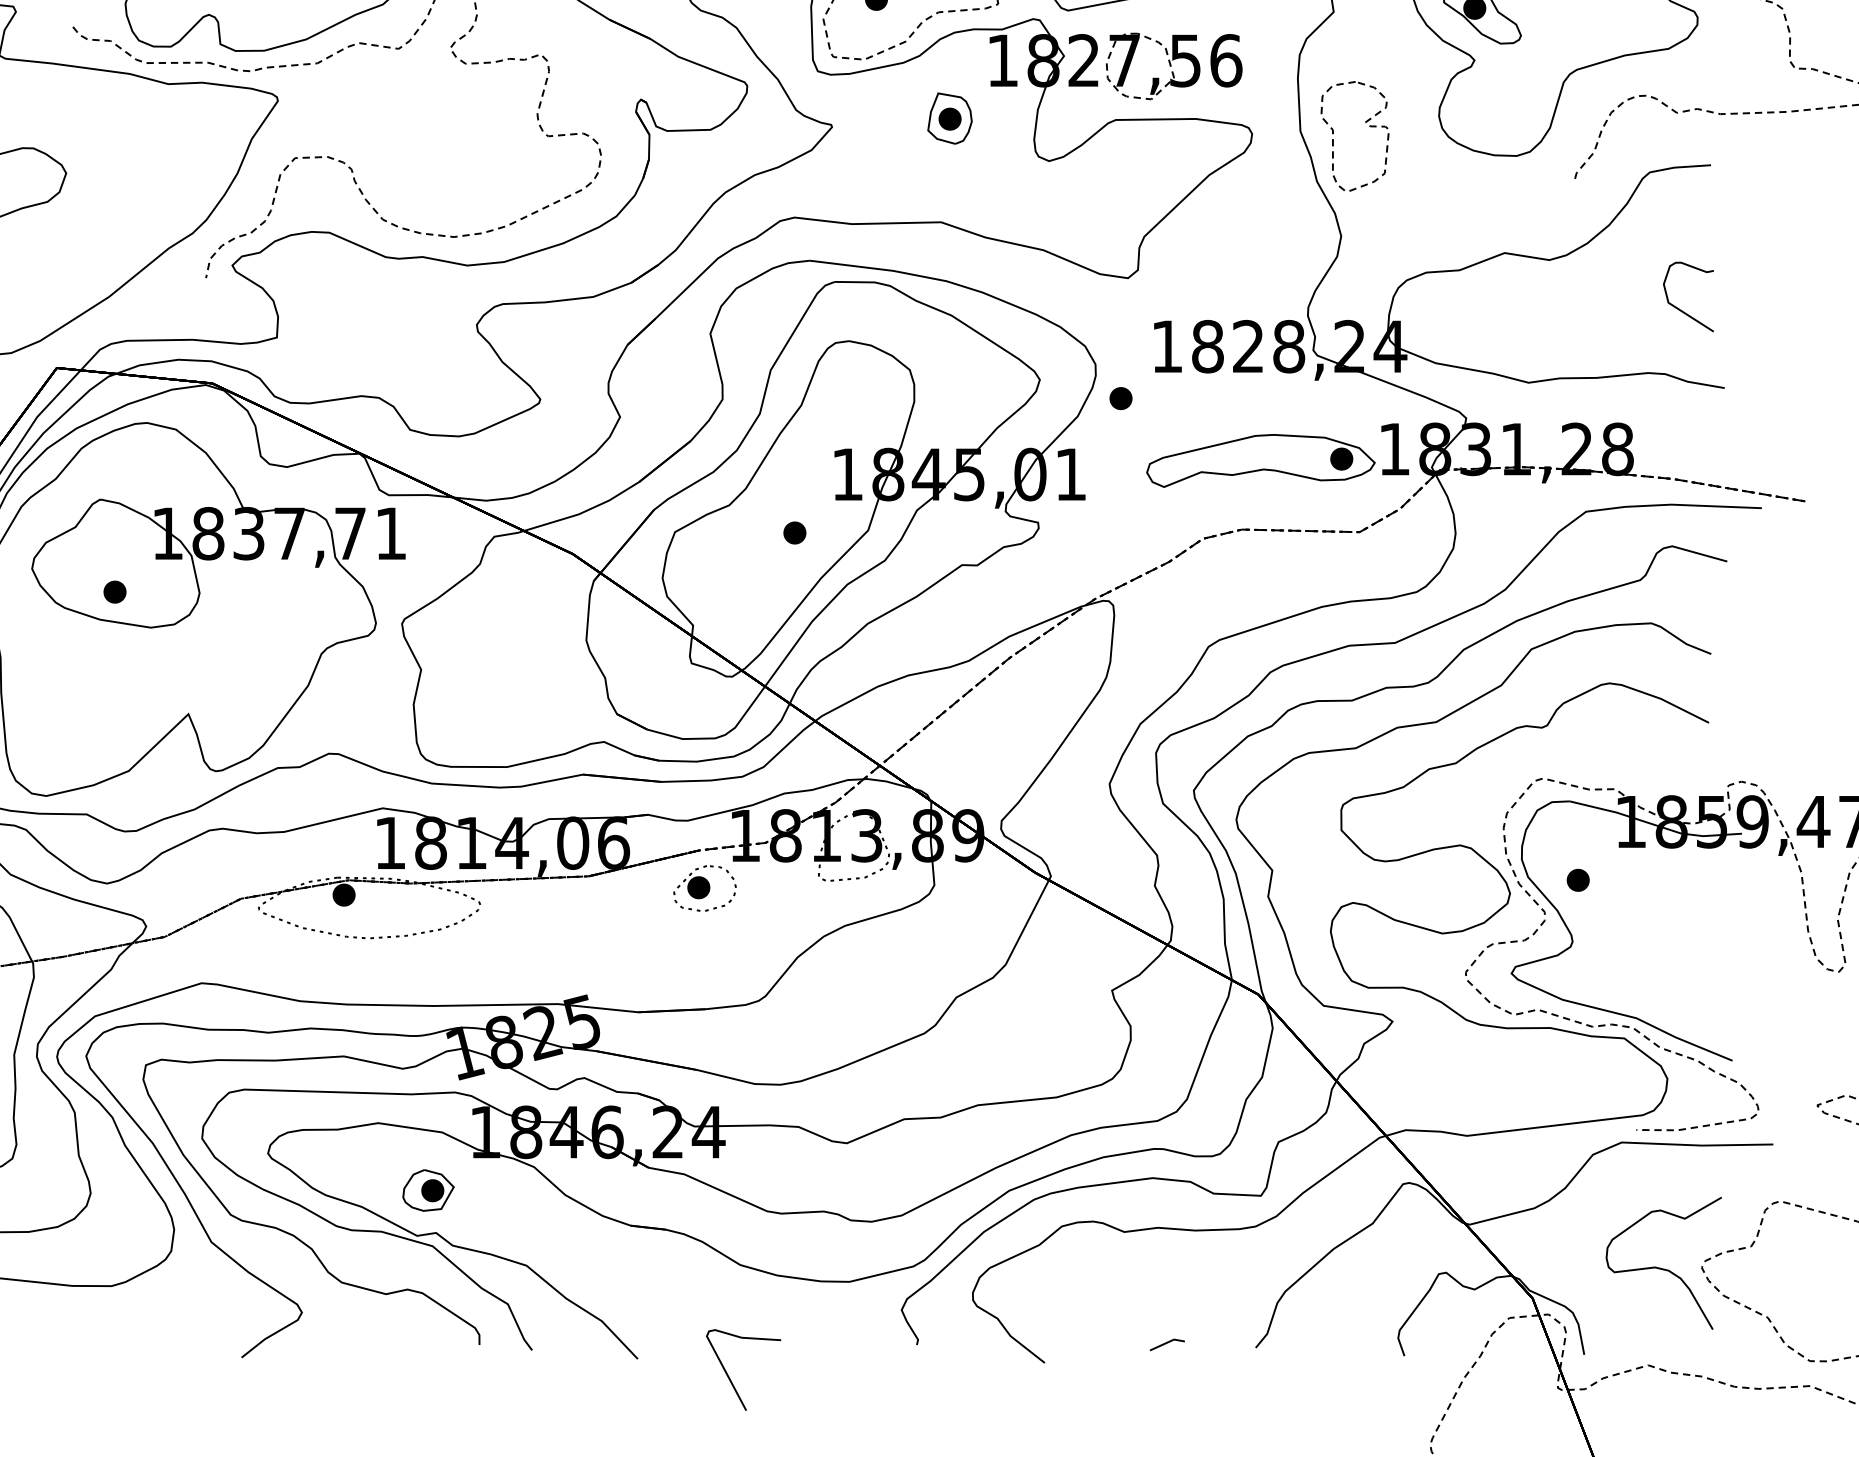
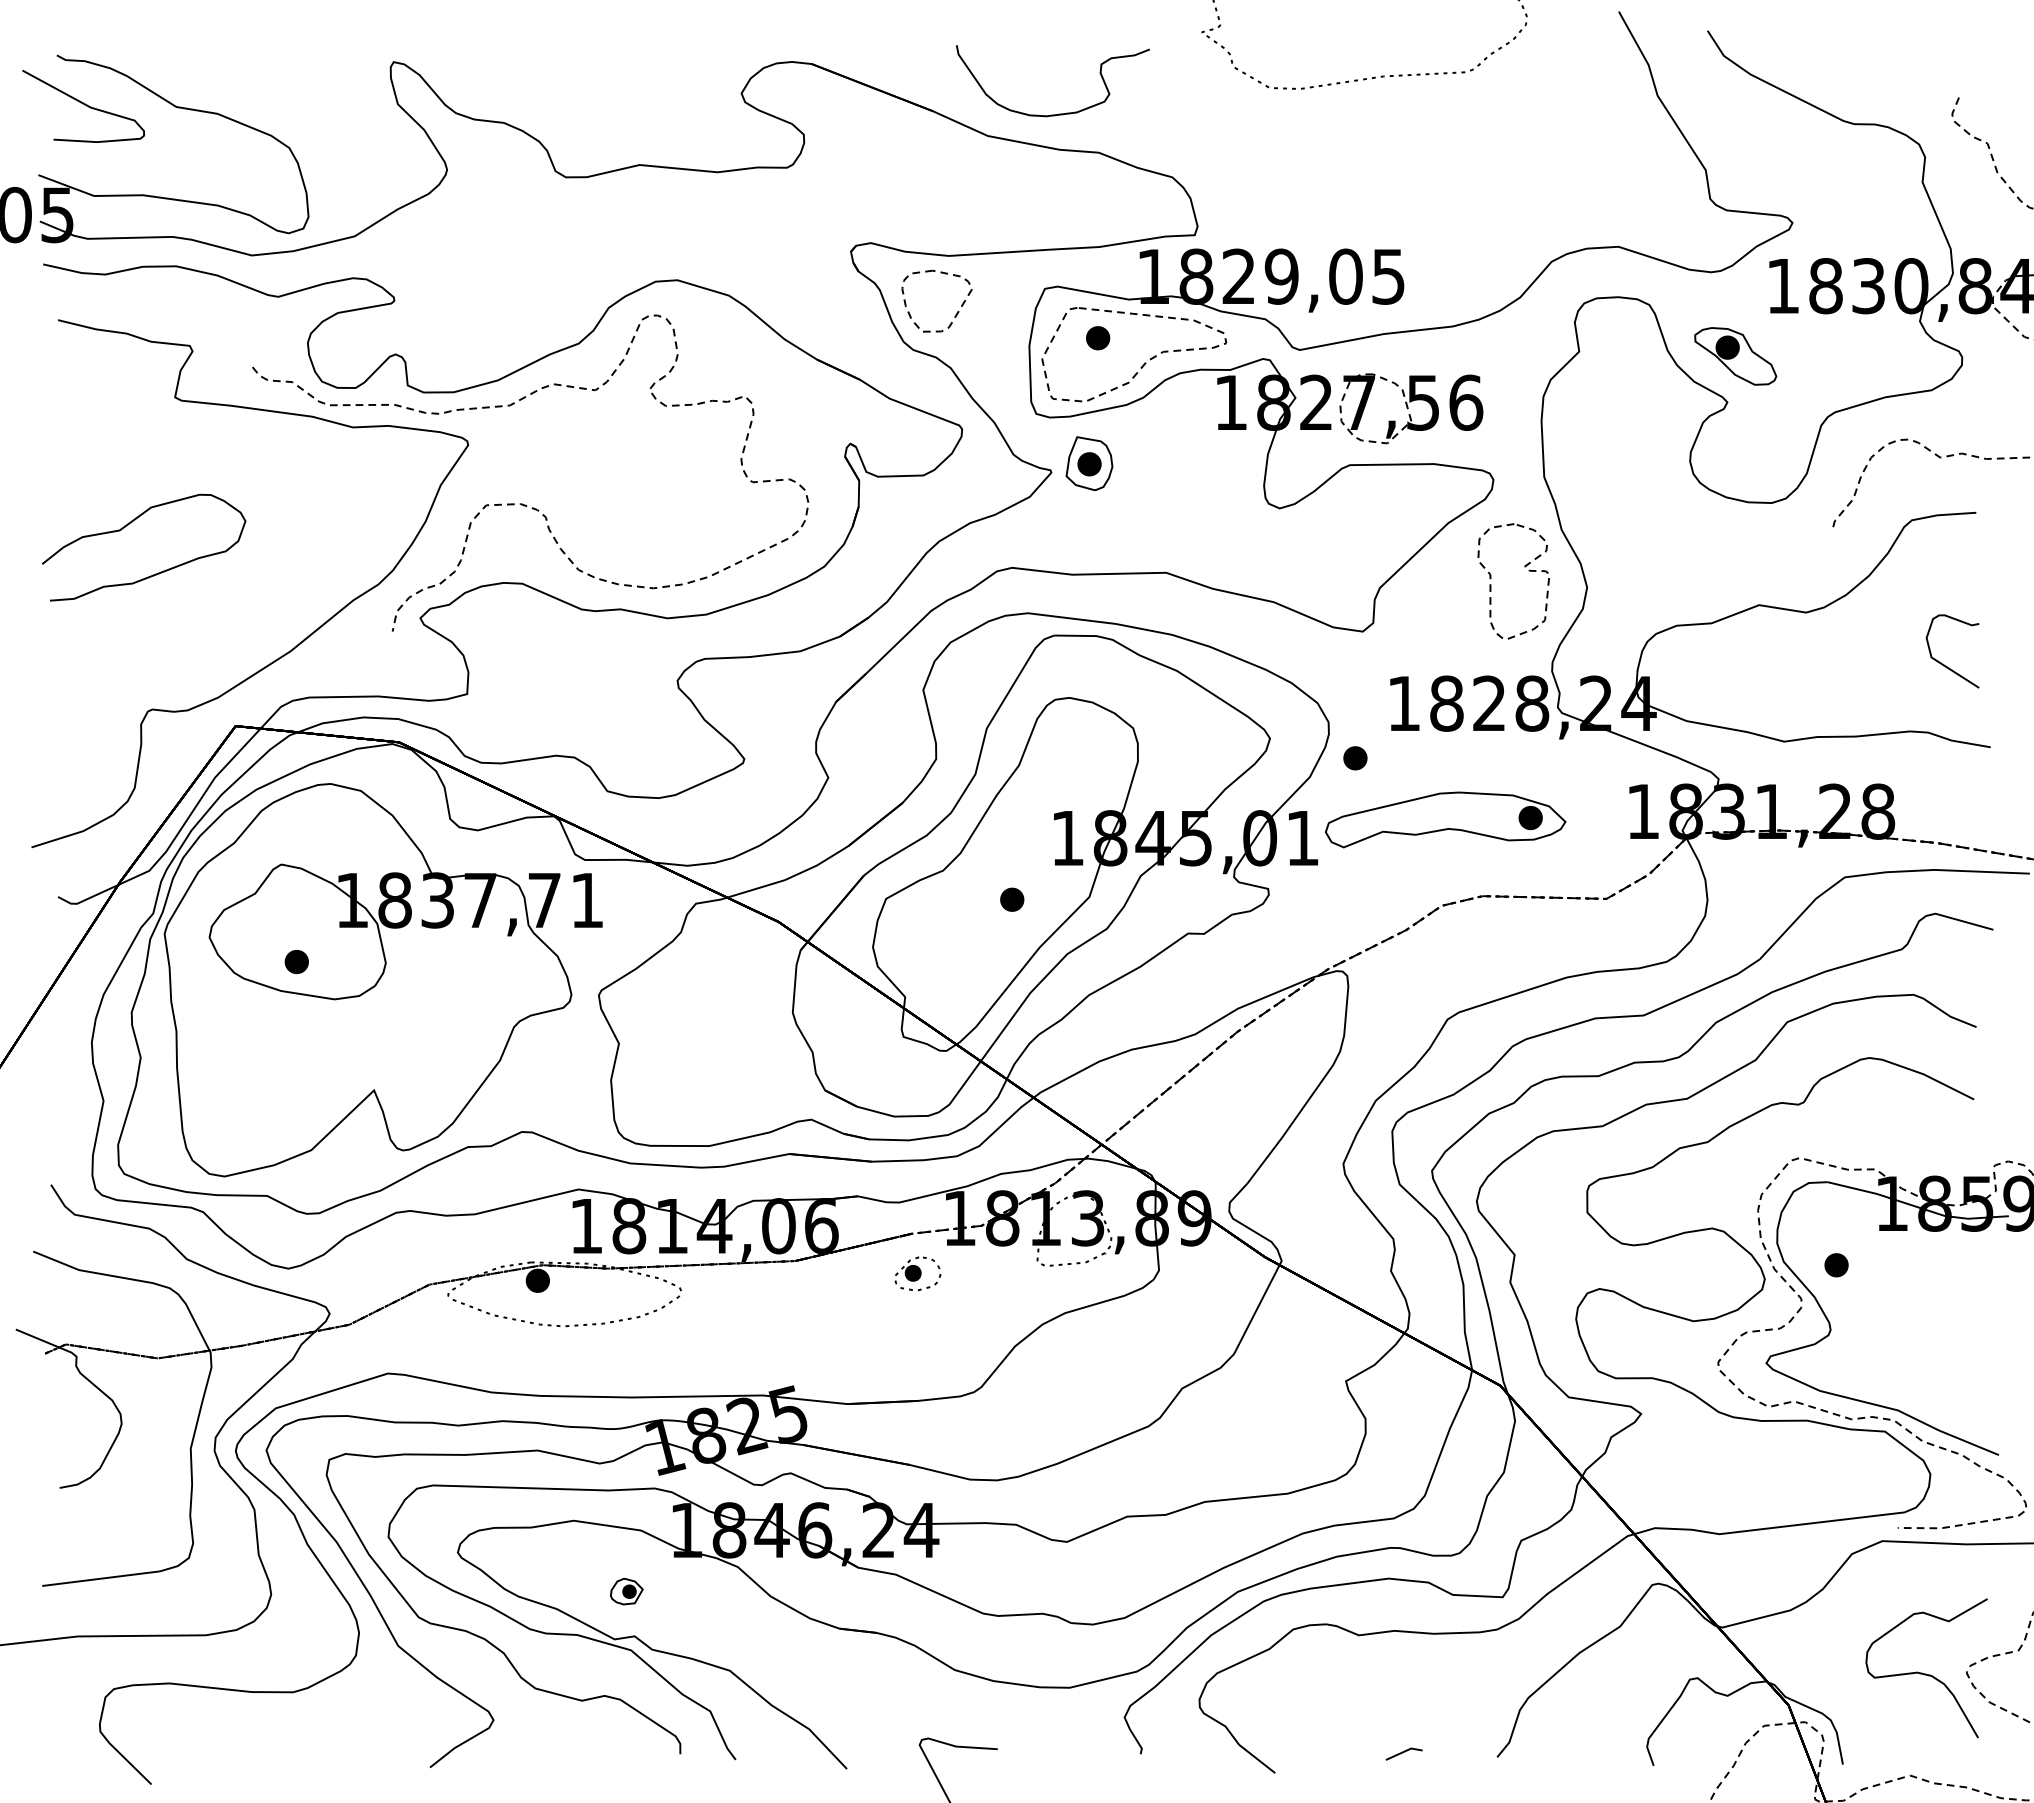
part: (950, 118) -> (1089, 463), moved
part: (1365, 123) -> (1524, 567), moved
part: (1260, 460) -> (1445, 819), moved
part: (704, 888) -> (917, 1273), size x0.7
part: (428, 1190) -> (626, 1591), size x0.6

